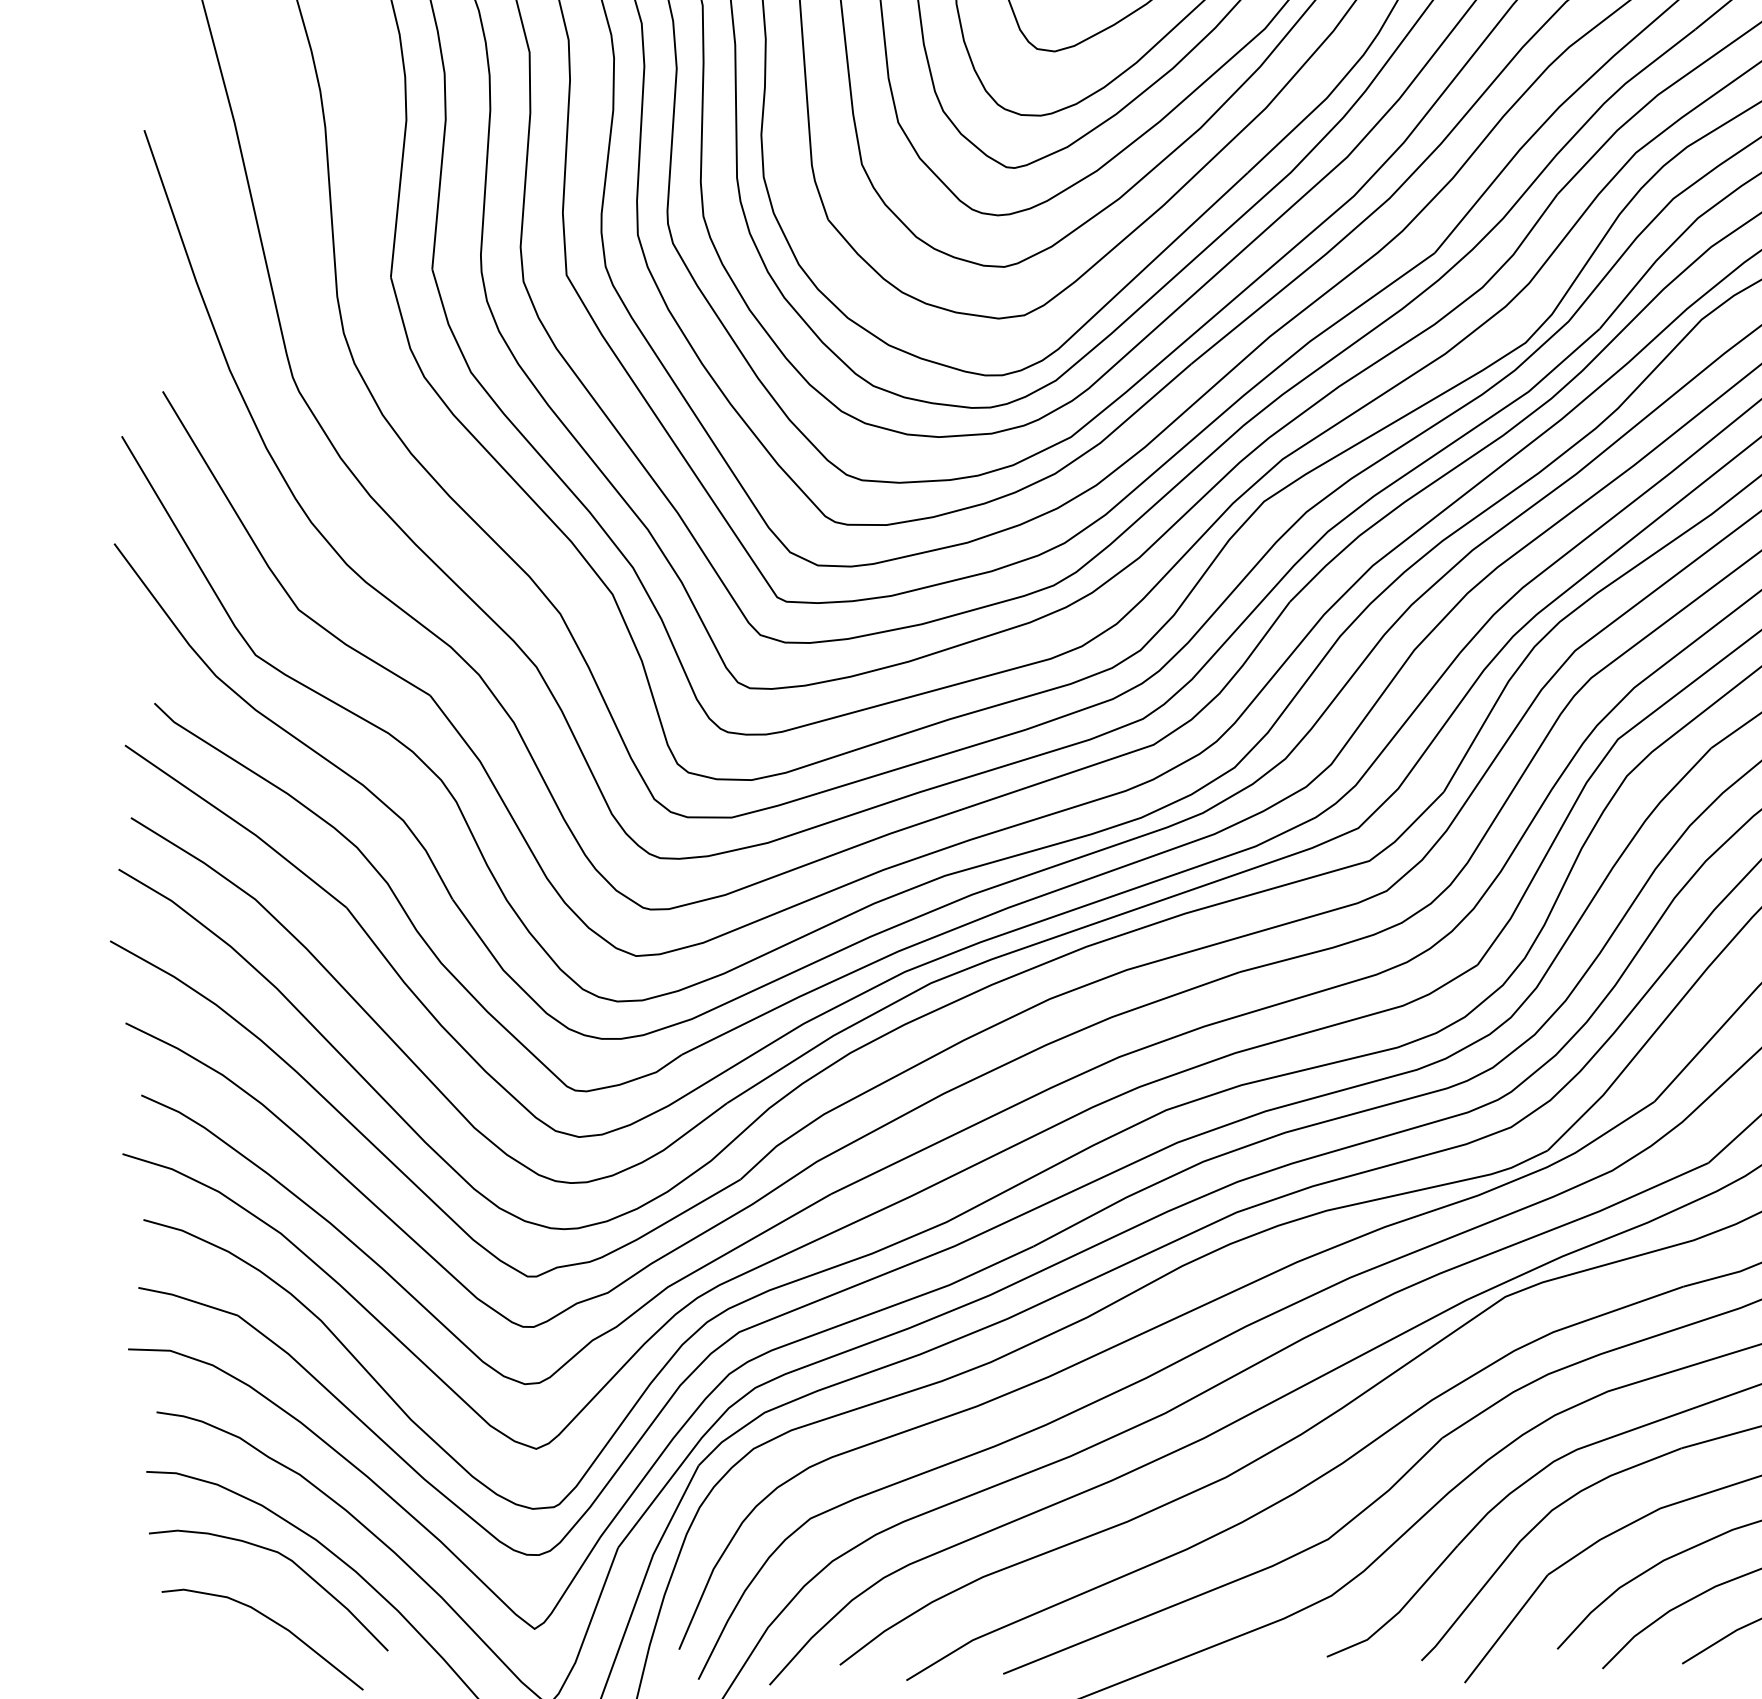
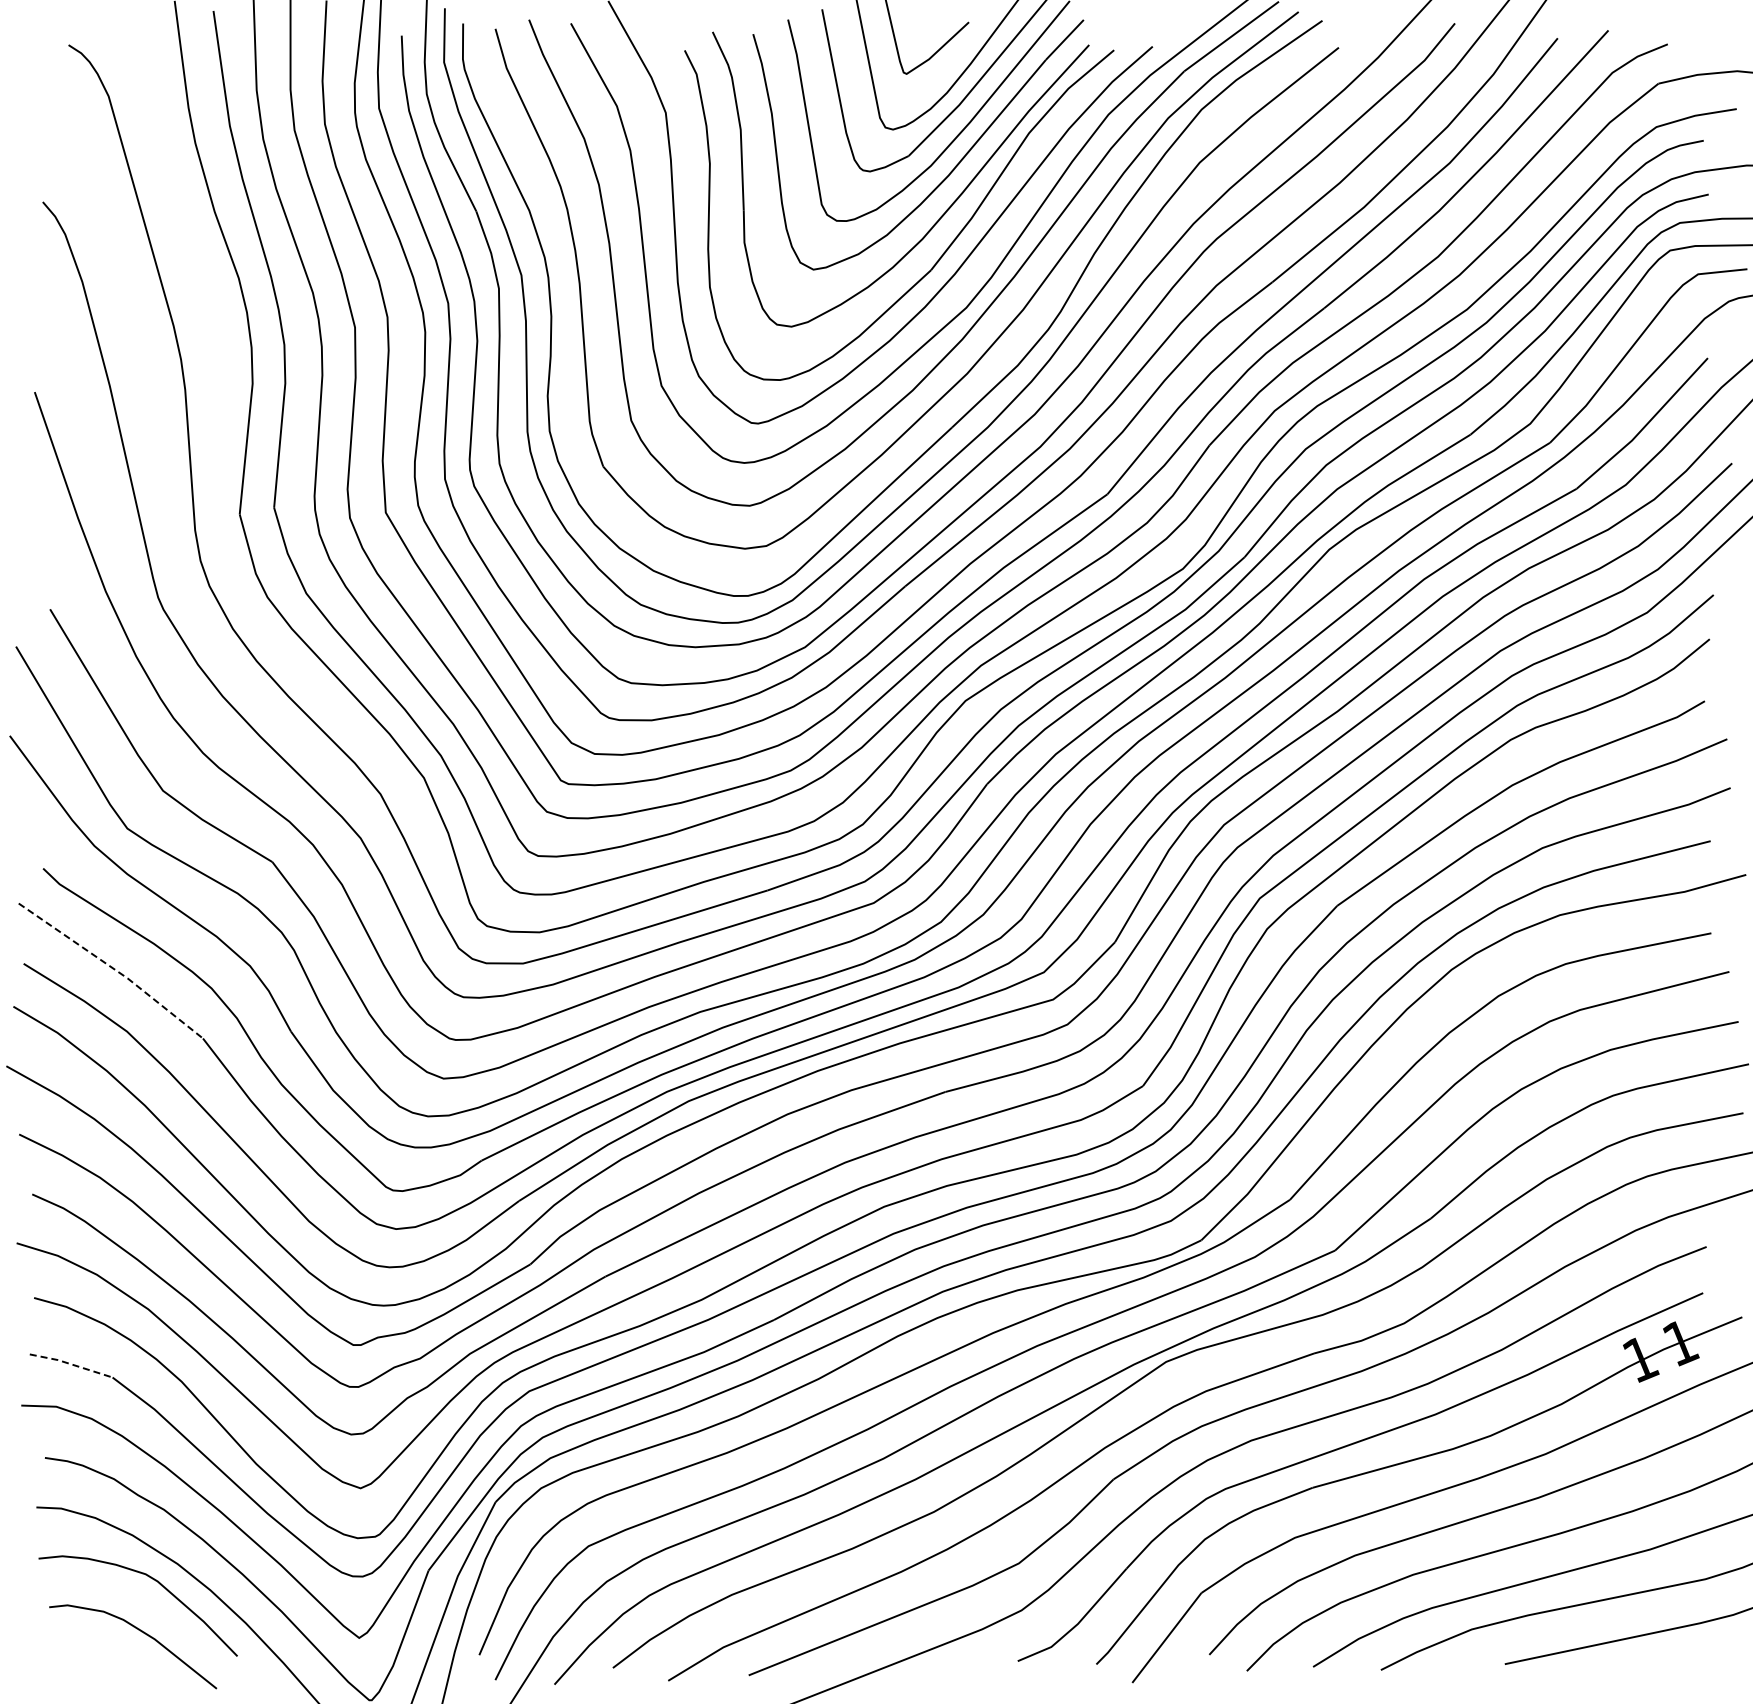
line: (239, 823) -> (113, 968), solid -> dashed
line: (188, 1299) -> (71, 1364), solid -> dashed

